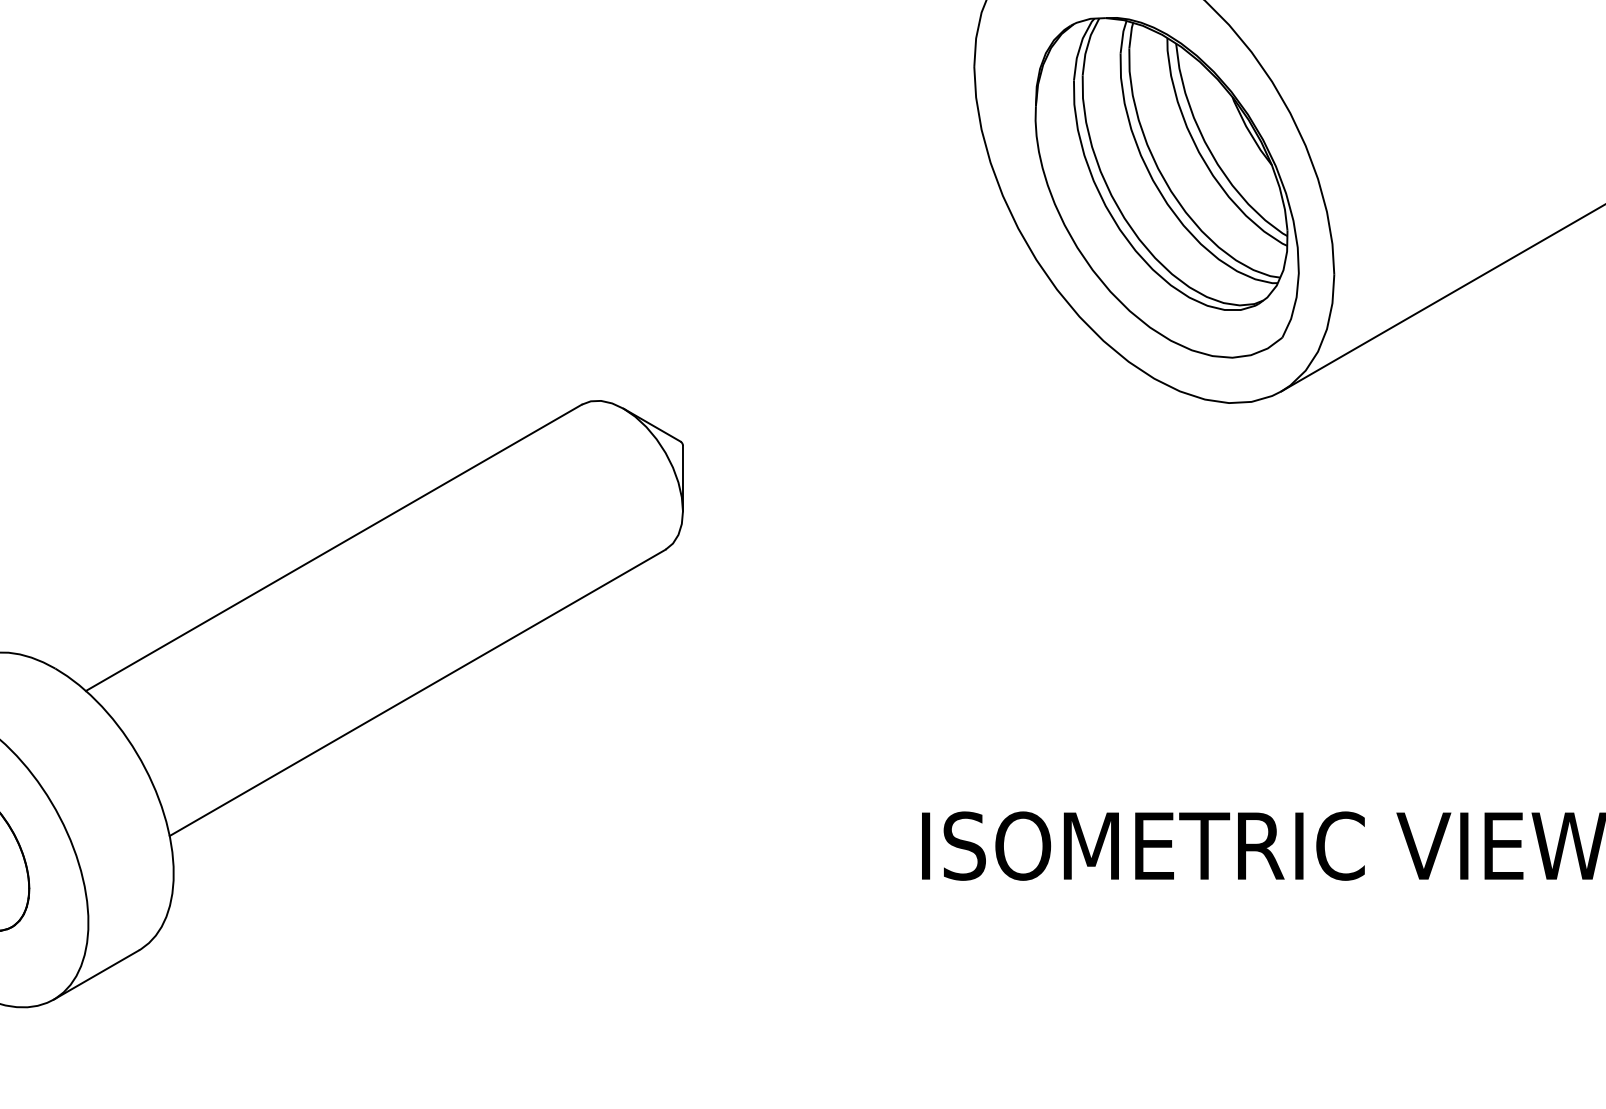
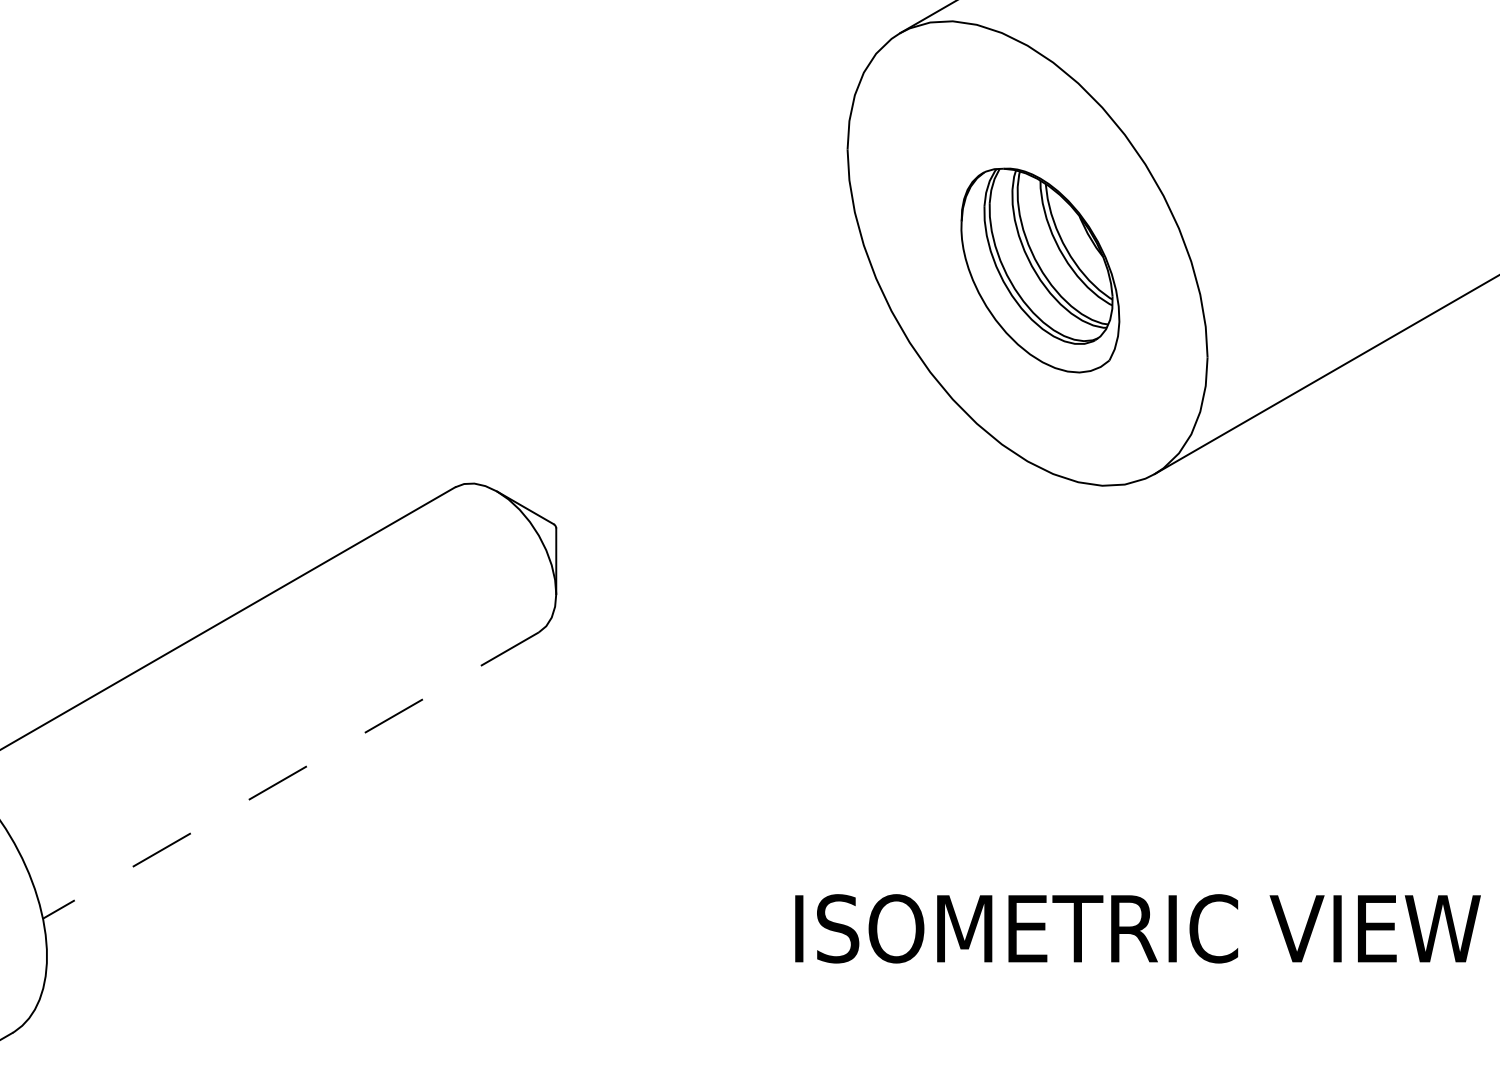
part: (1166, 187) -> (1039, 270), size x0.6
line: (417, 693) -> (290, 776), solid -> dashed

